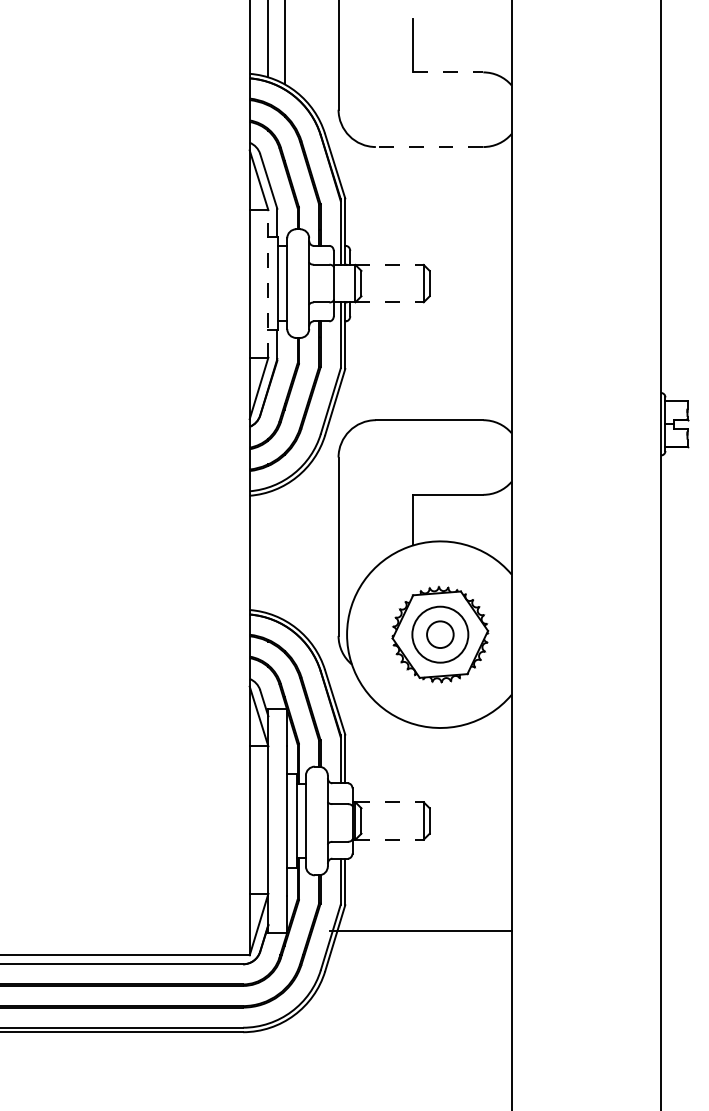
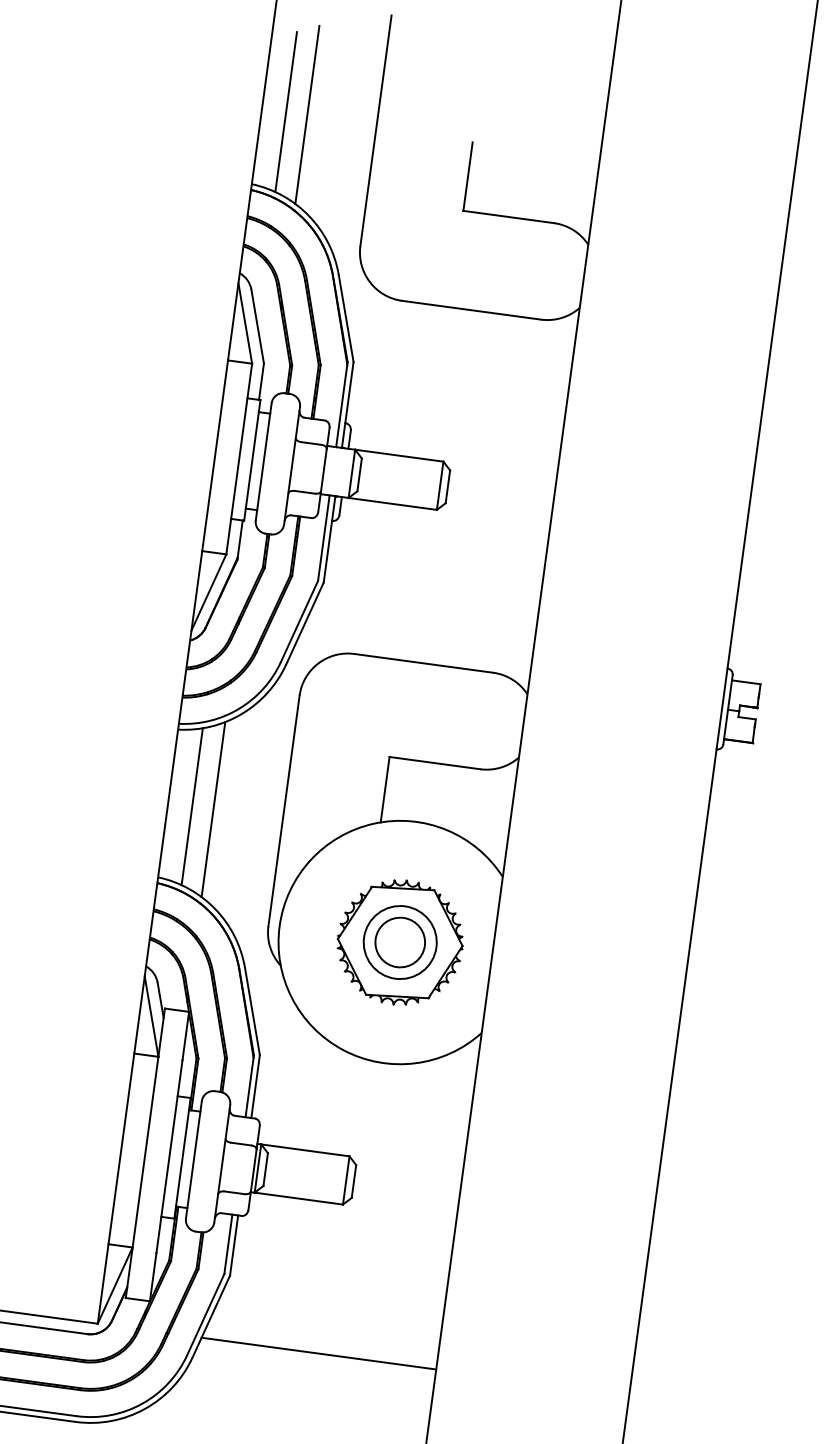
line: (448, 72) -> (509, 217), dashed -> solid
line: (429, 147) -> (471, 310), dashed -> solid
line: (390, 264) -> (400, 455), dashed -> solid
line: (268, 283) -> (239, 458), dashed -> solid
line: (390, 302) -> (393, 504), dashed -> solid
line: (268, 552) -> (192, 806), added
line: (284, 552) -> (213, 809), added
circle: (440, 634) -> (400, 942), size x1.43
line: (390, 802) -> (306, 1150), dashed -> solid
line: (390, 839) -> (300, 1198), dashed -> solid
line: (420, 931) -> (318, 1353), moved

